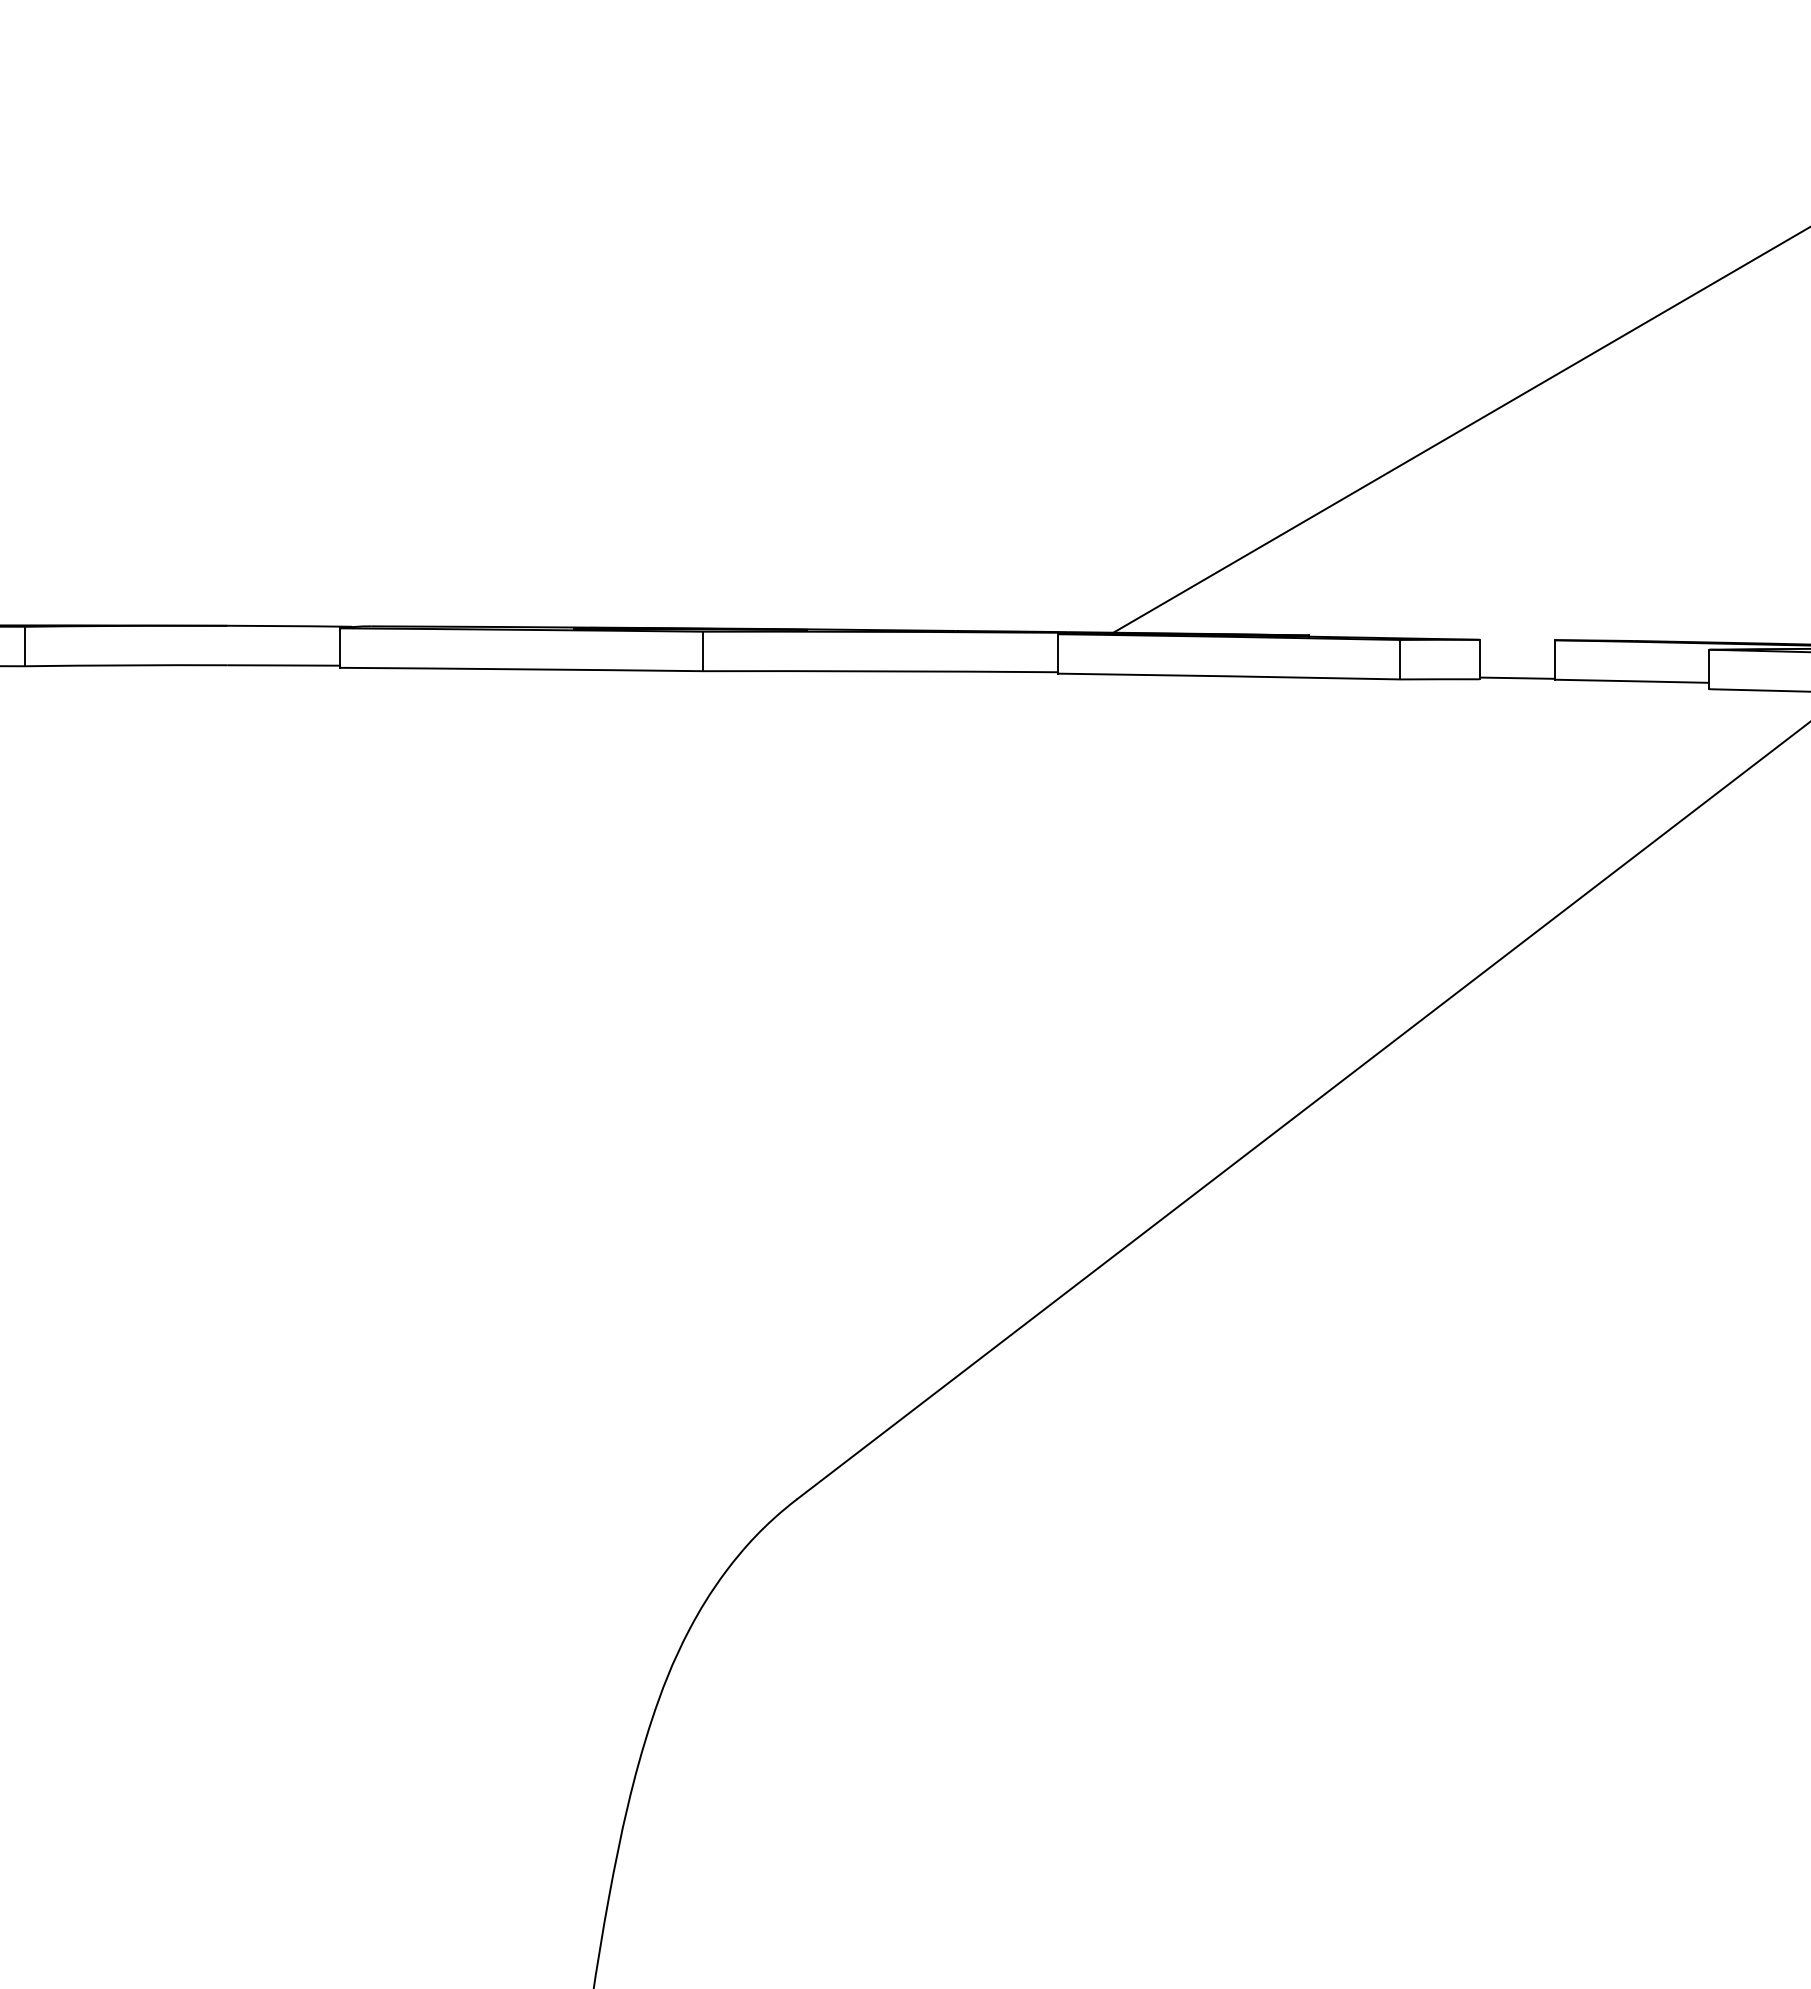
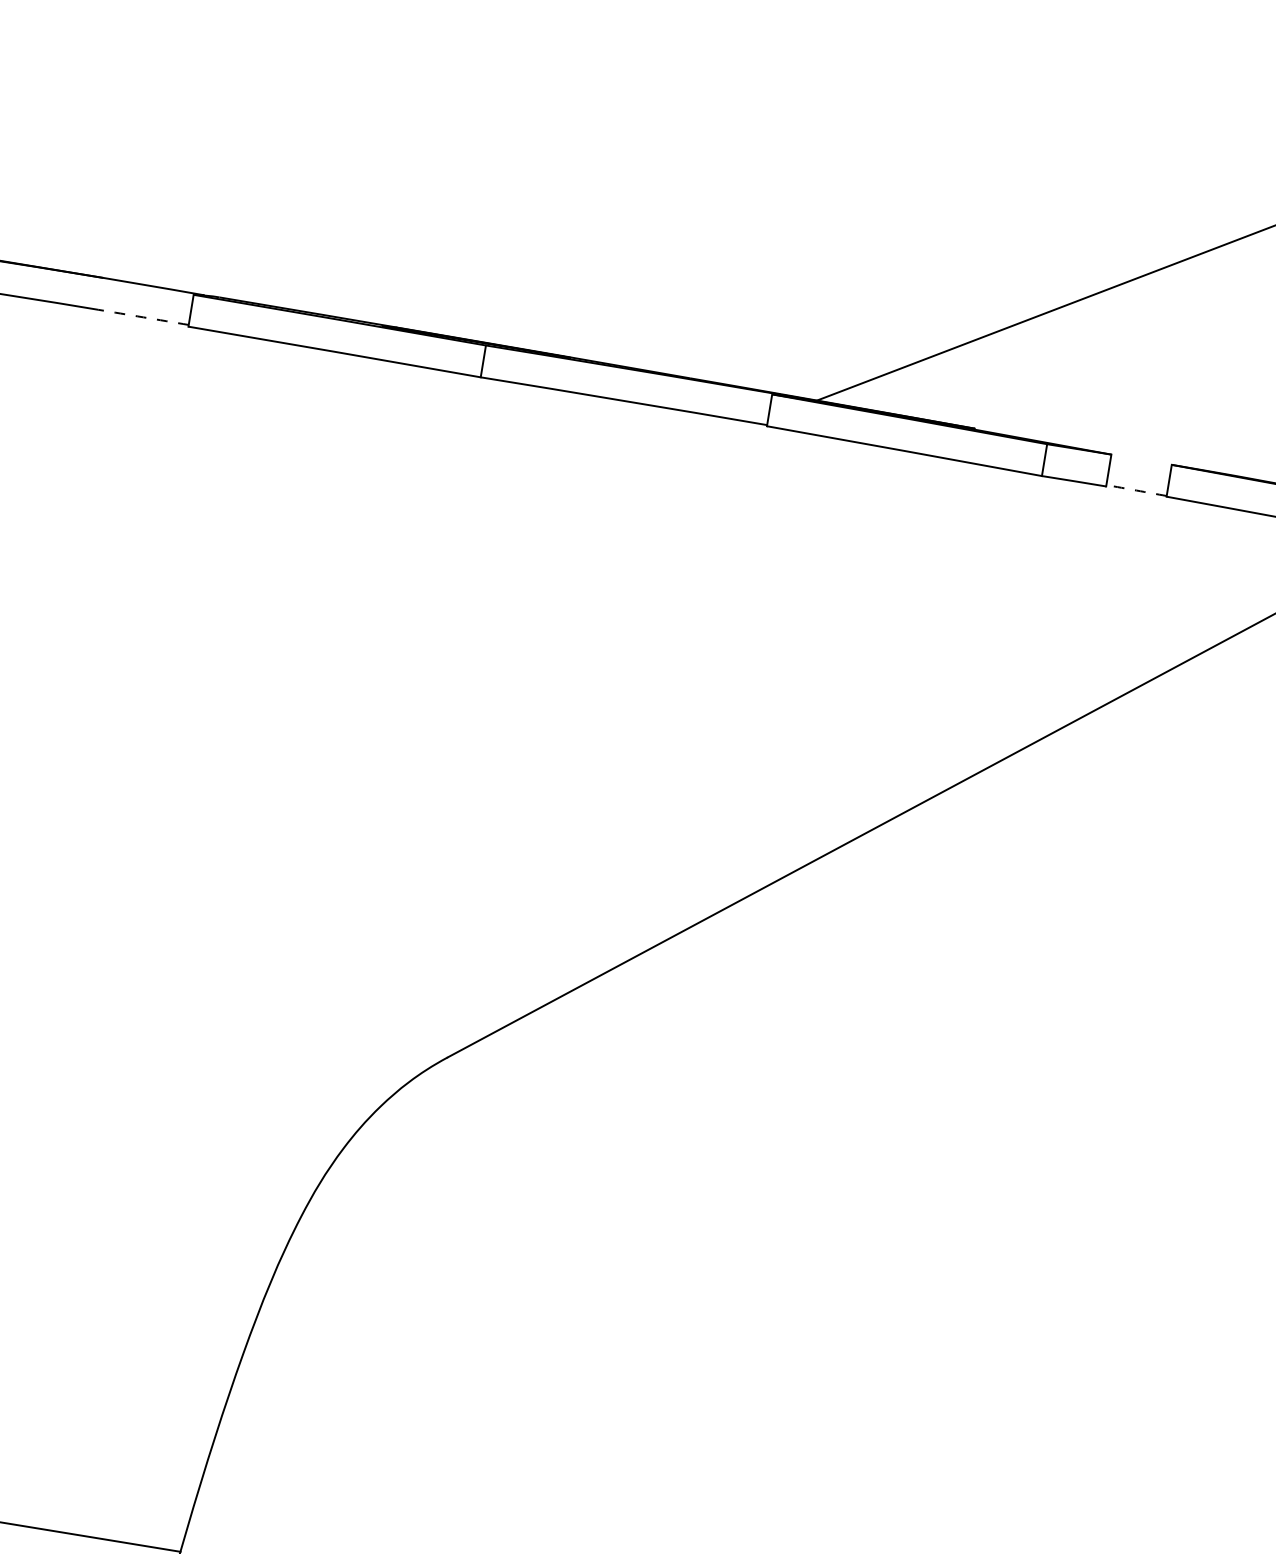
arc: (283, 665) -> (143, 317), solid -> dashed
arc: (1517, 678) -> (1136, 490), solid -> dashed

